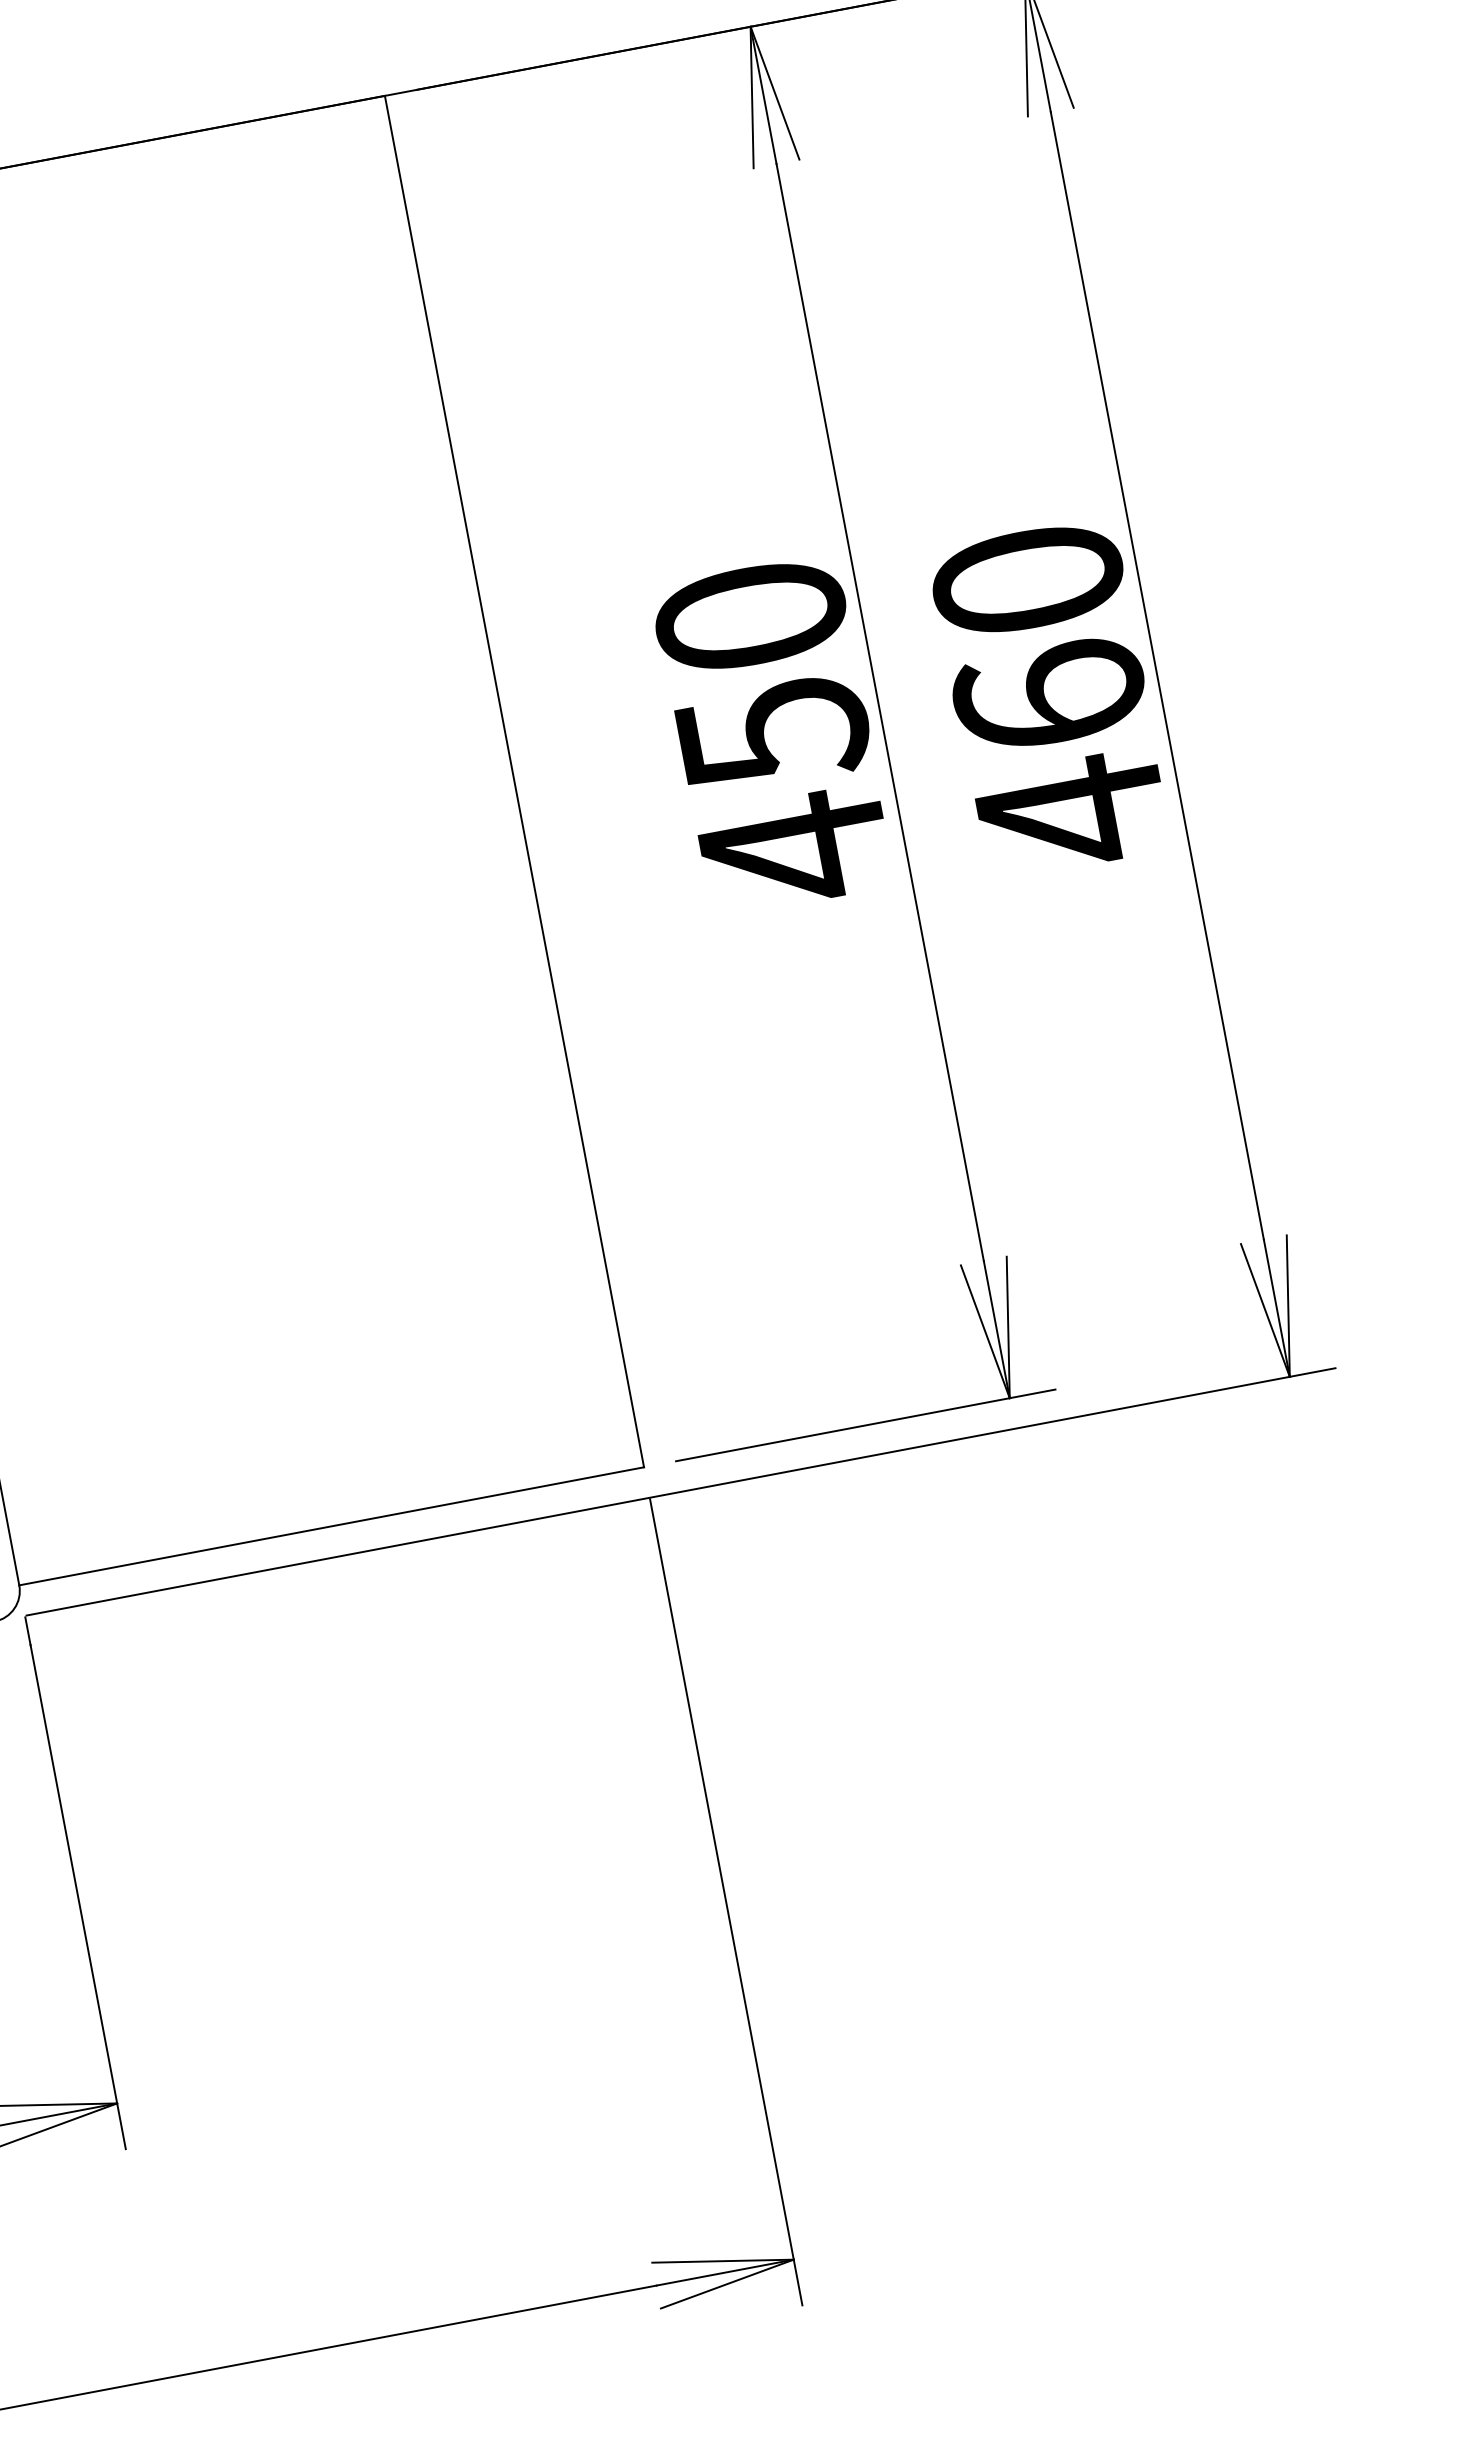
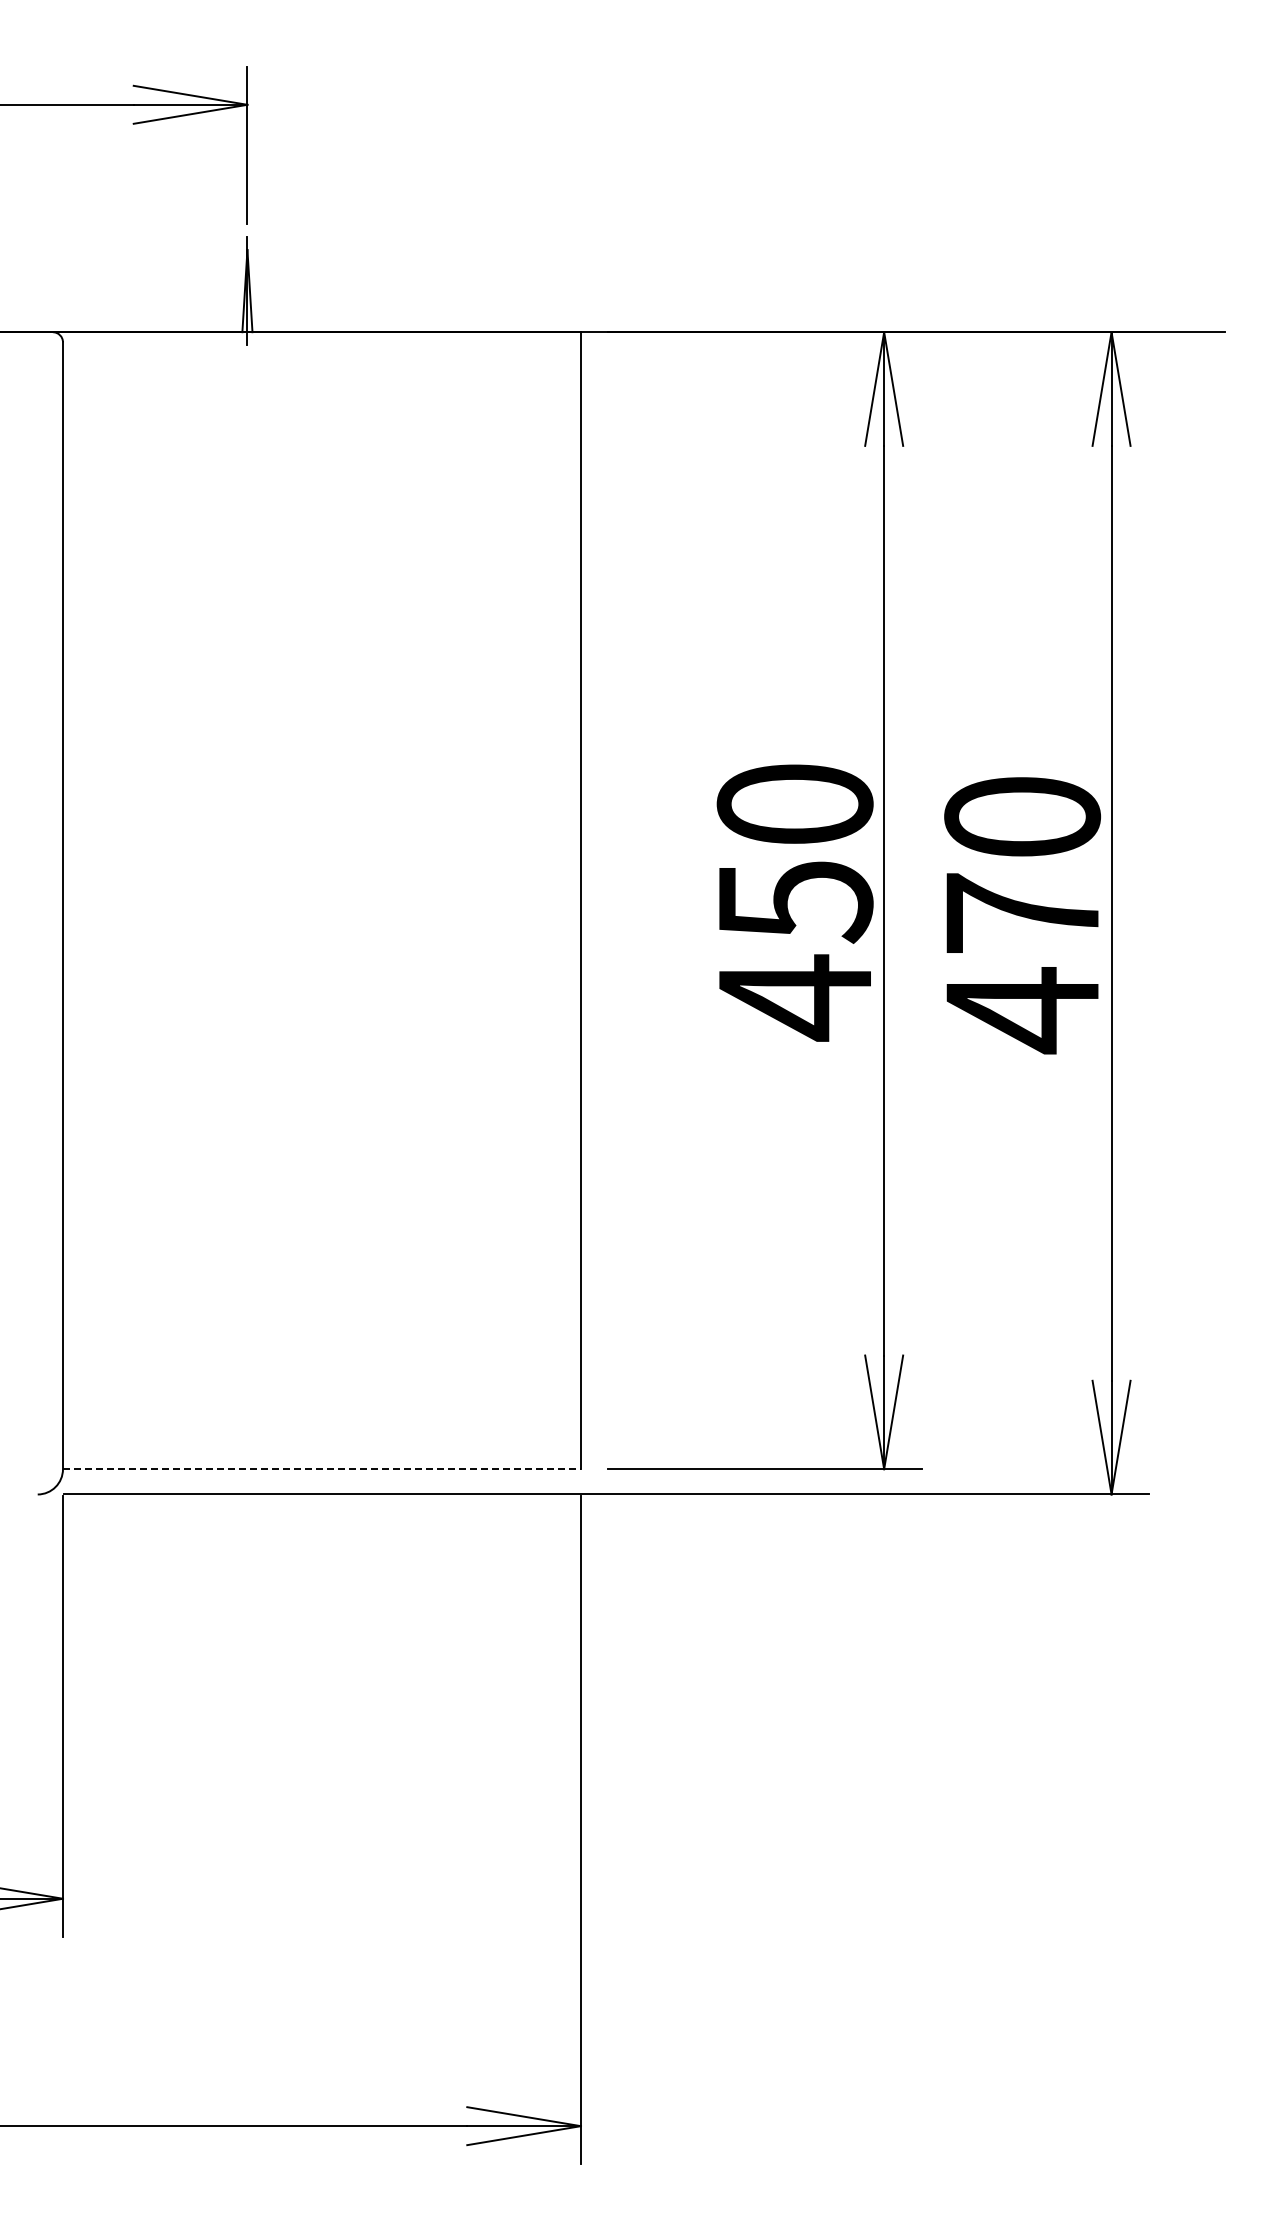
text: (1049, 695) -> (1022, 912), 460 -> 470
line: (331, 1526) -> (321, 1469), solid -> dashed

